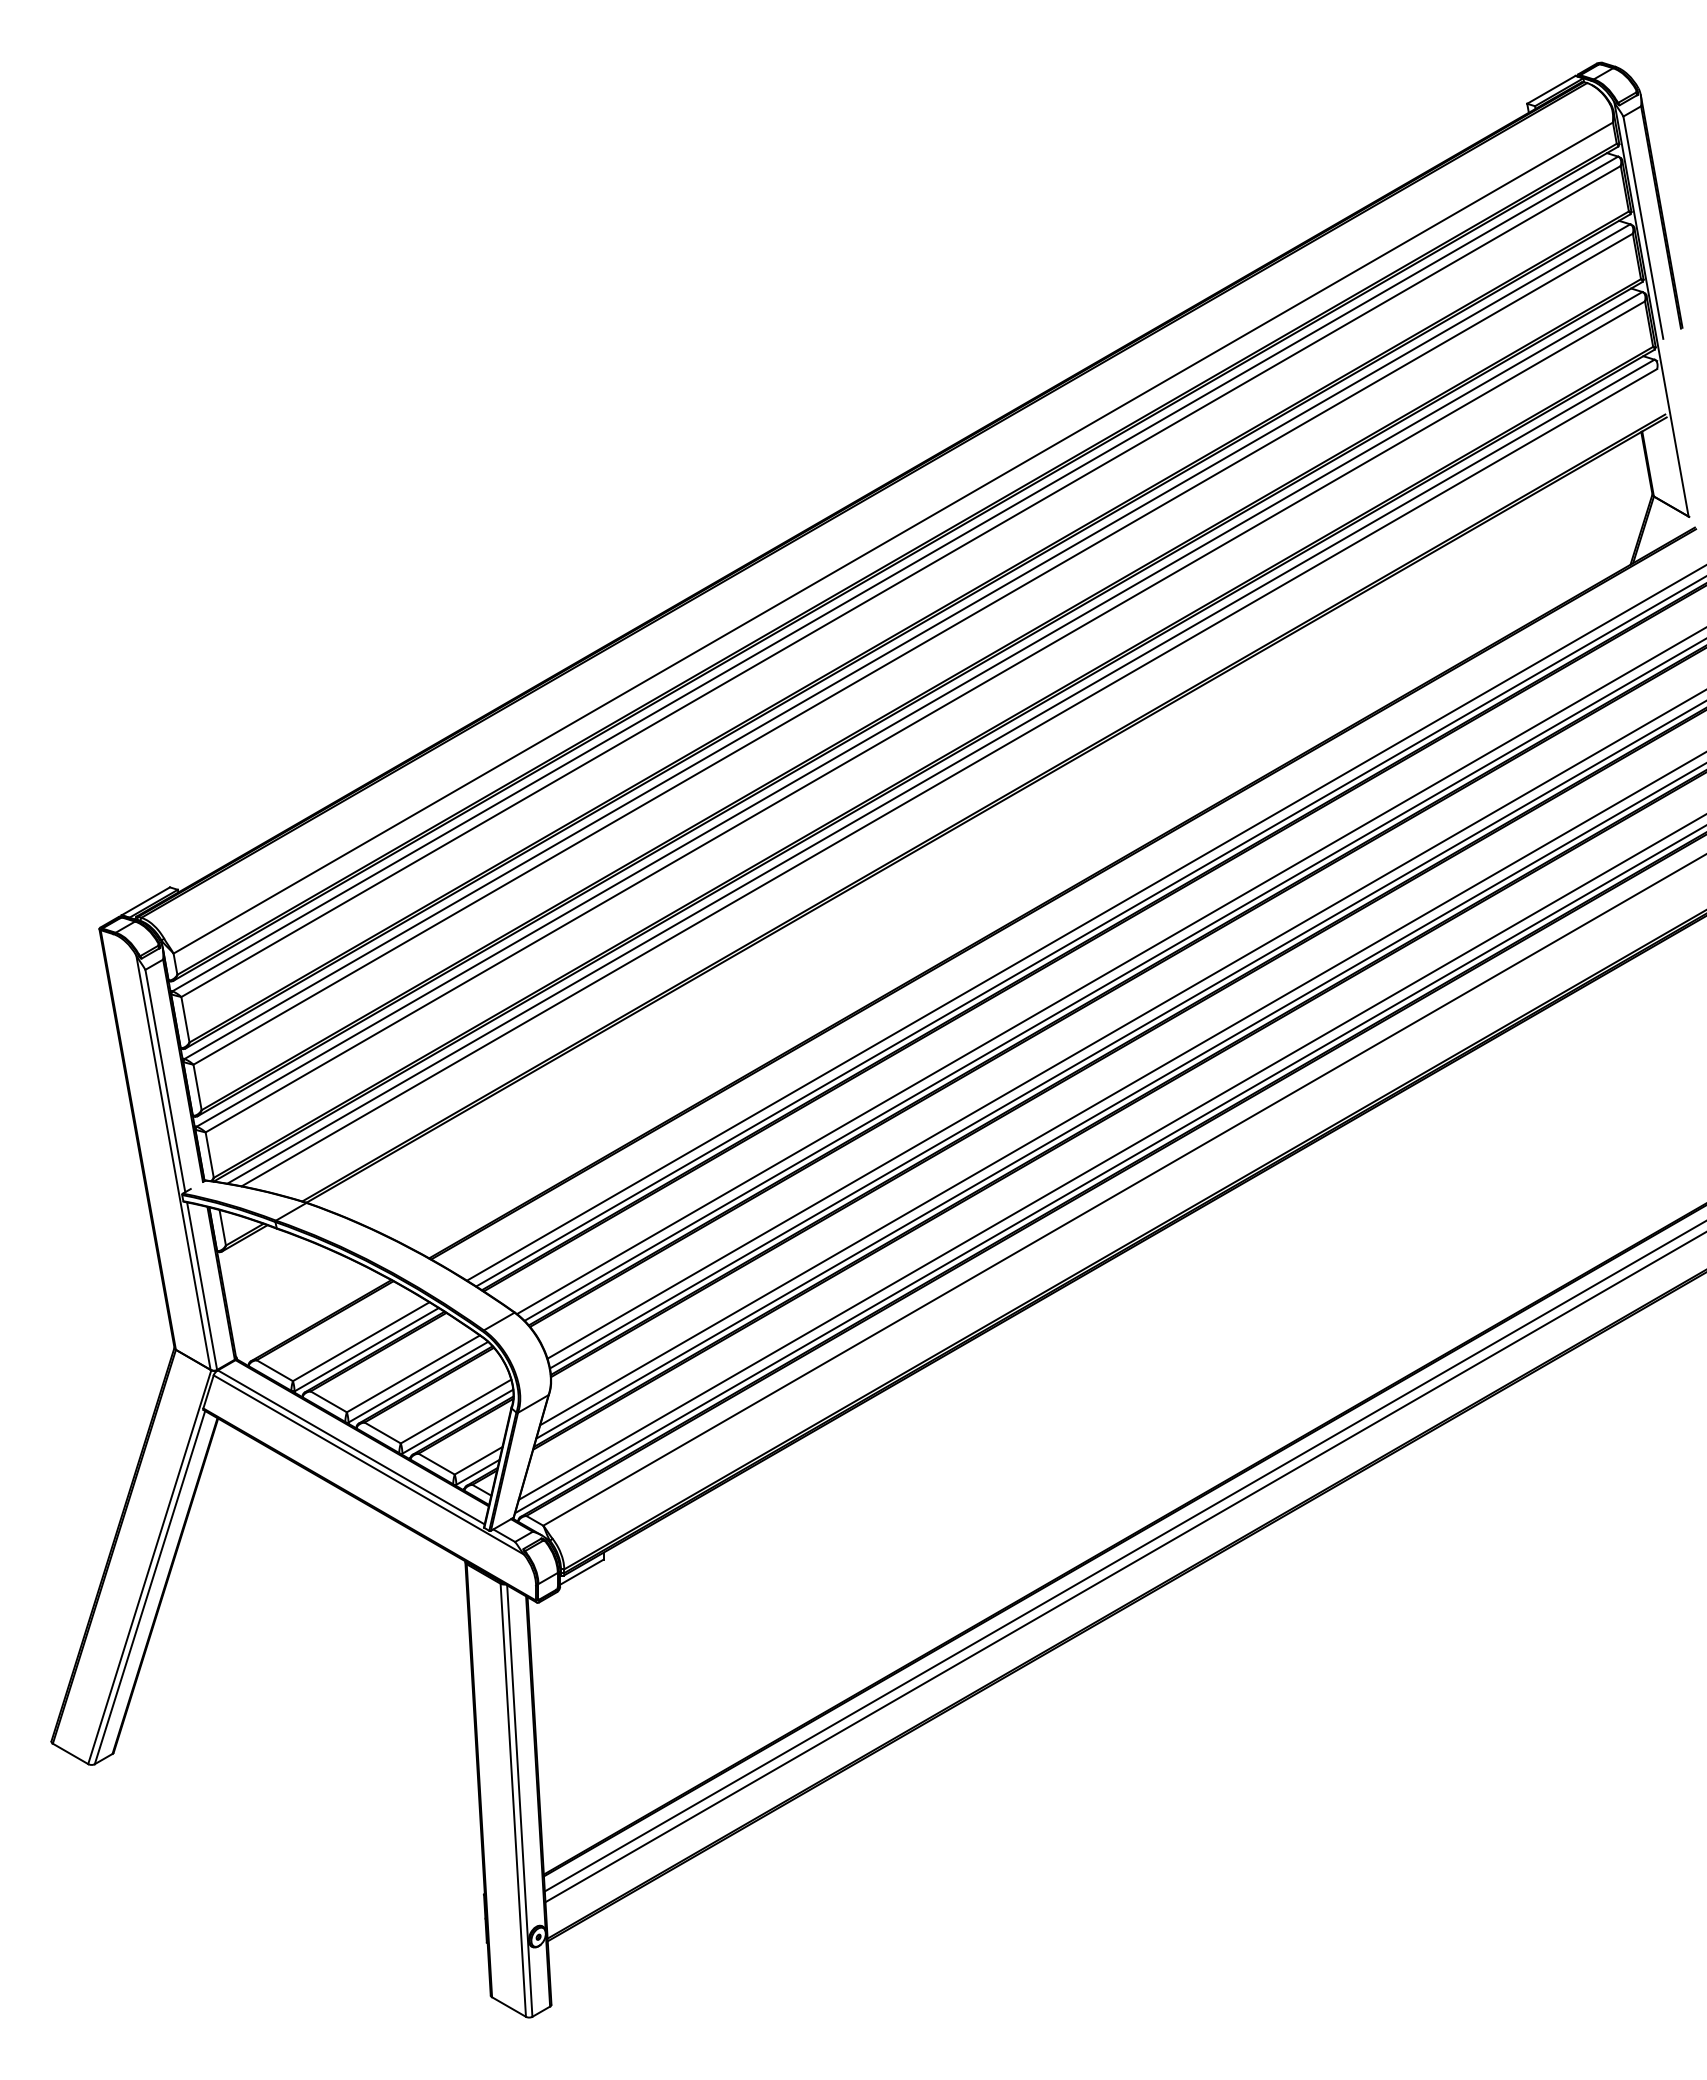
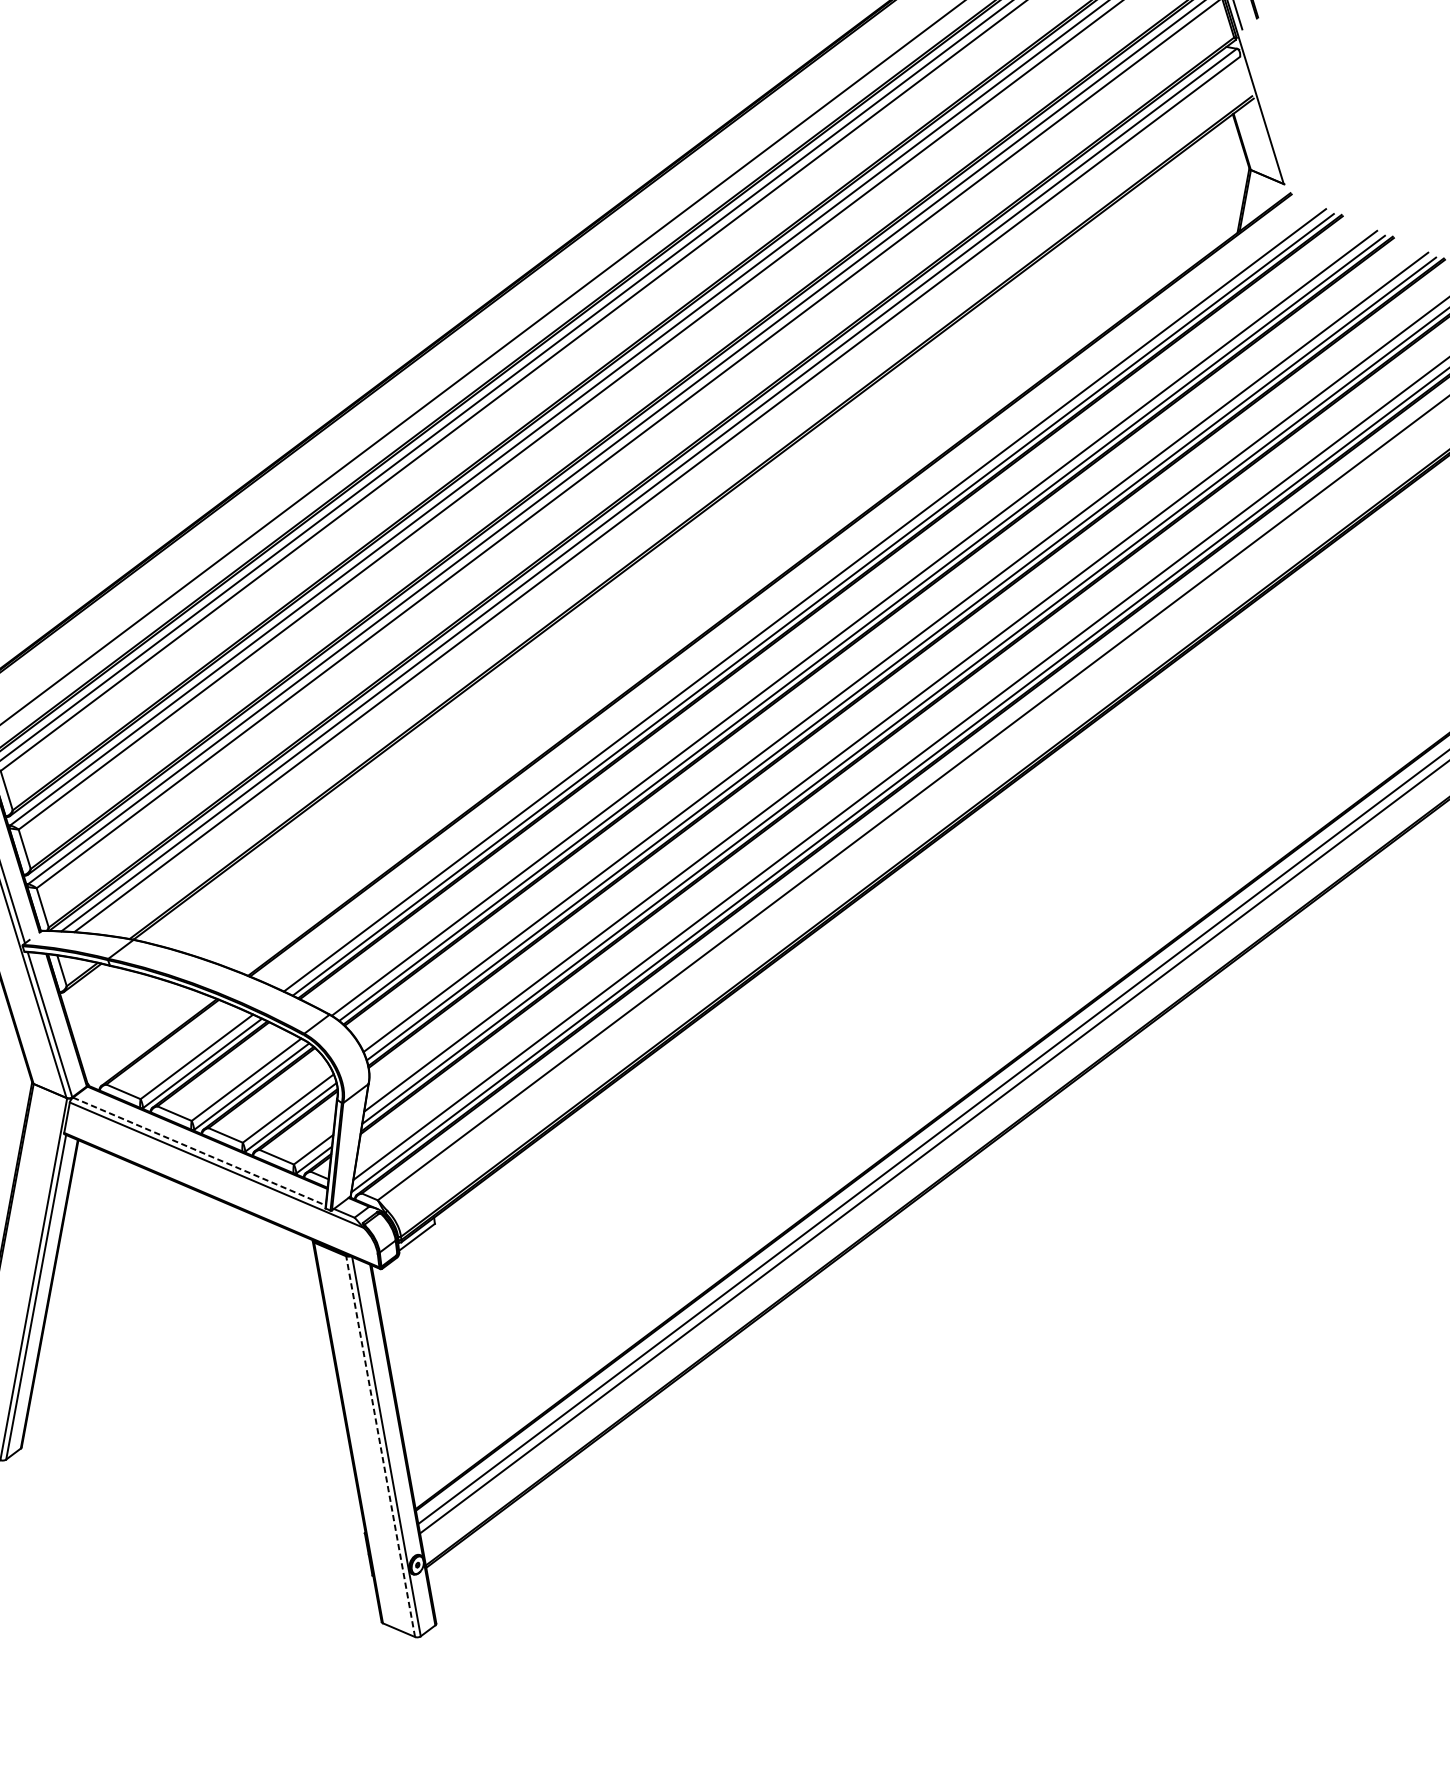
line: (351, 1447) -> (199, 1151), solid -> dashed
line: (513, 1800) -> (380, 1446), solid -> dashed

